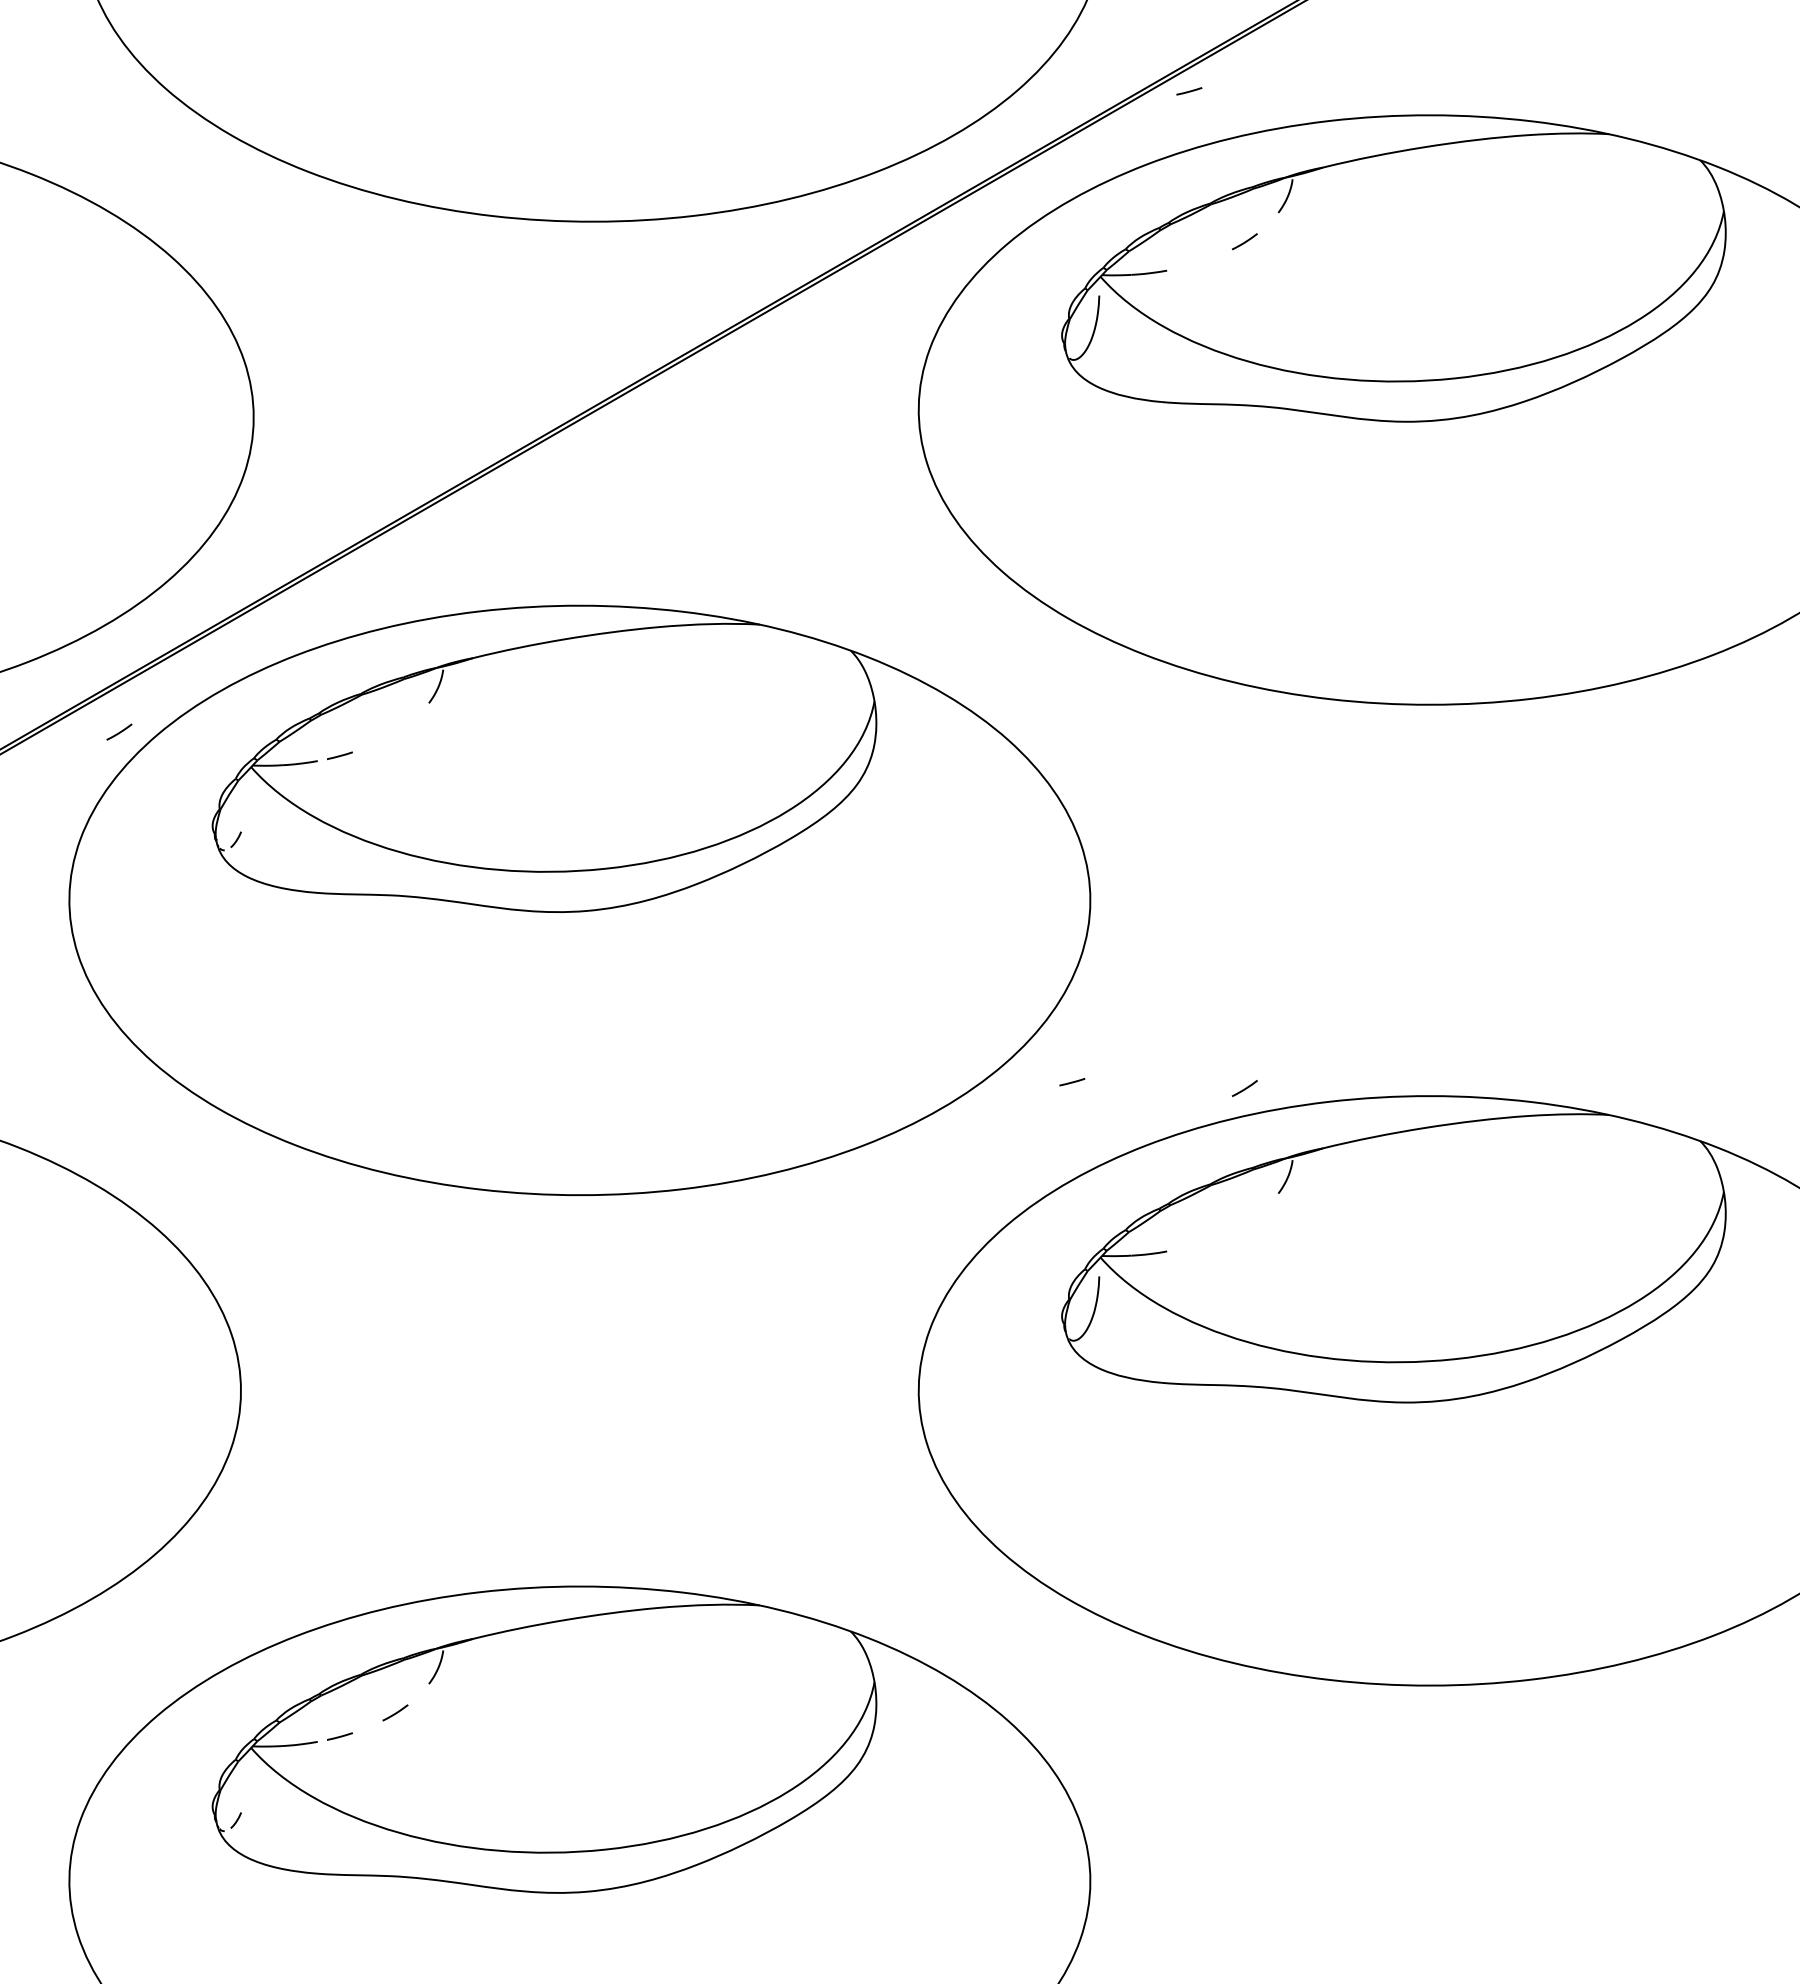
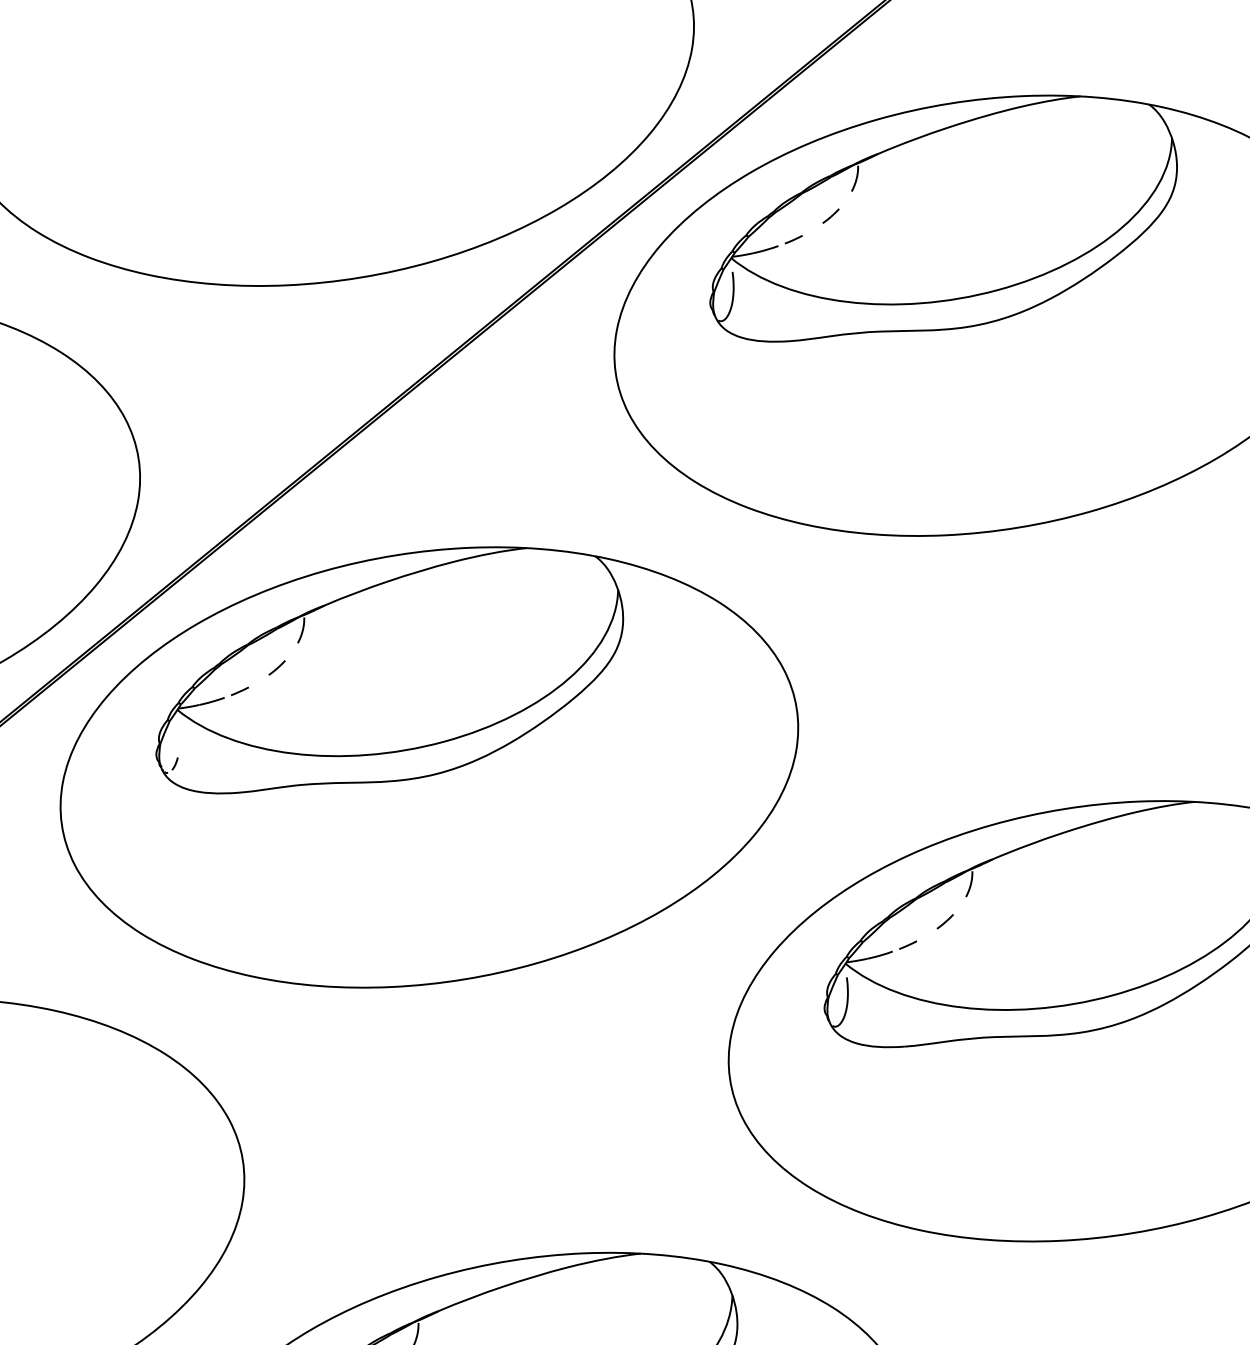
line: (1189, 91) -> (793, 239), moved
line: (119, 731) -> (277, 667), moved
line: (1072, 1082) -> (908, 945), moved
line: (1244, 1088) -> (945, 921), moved

